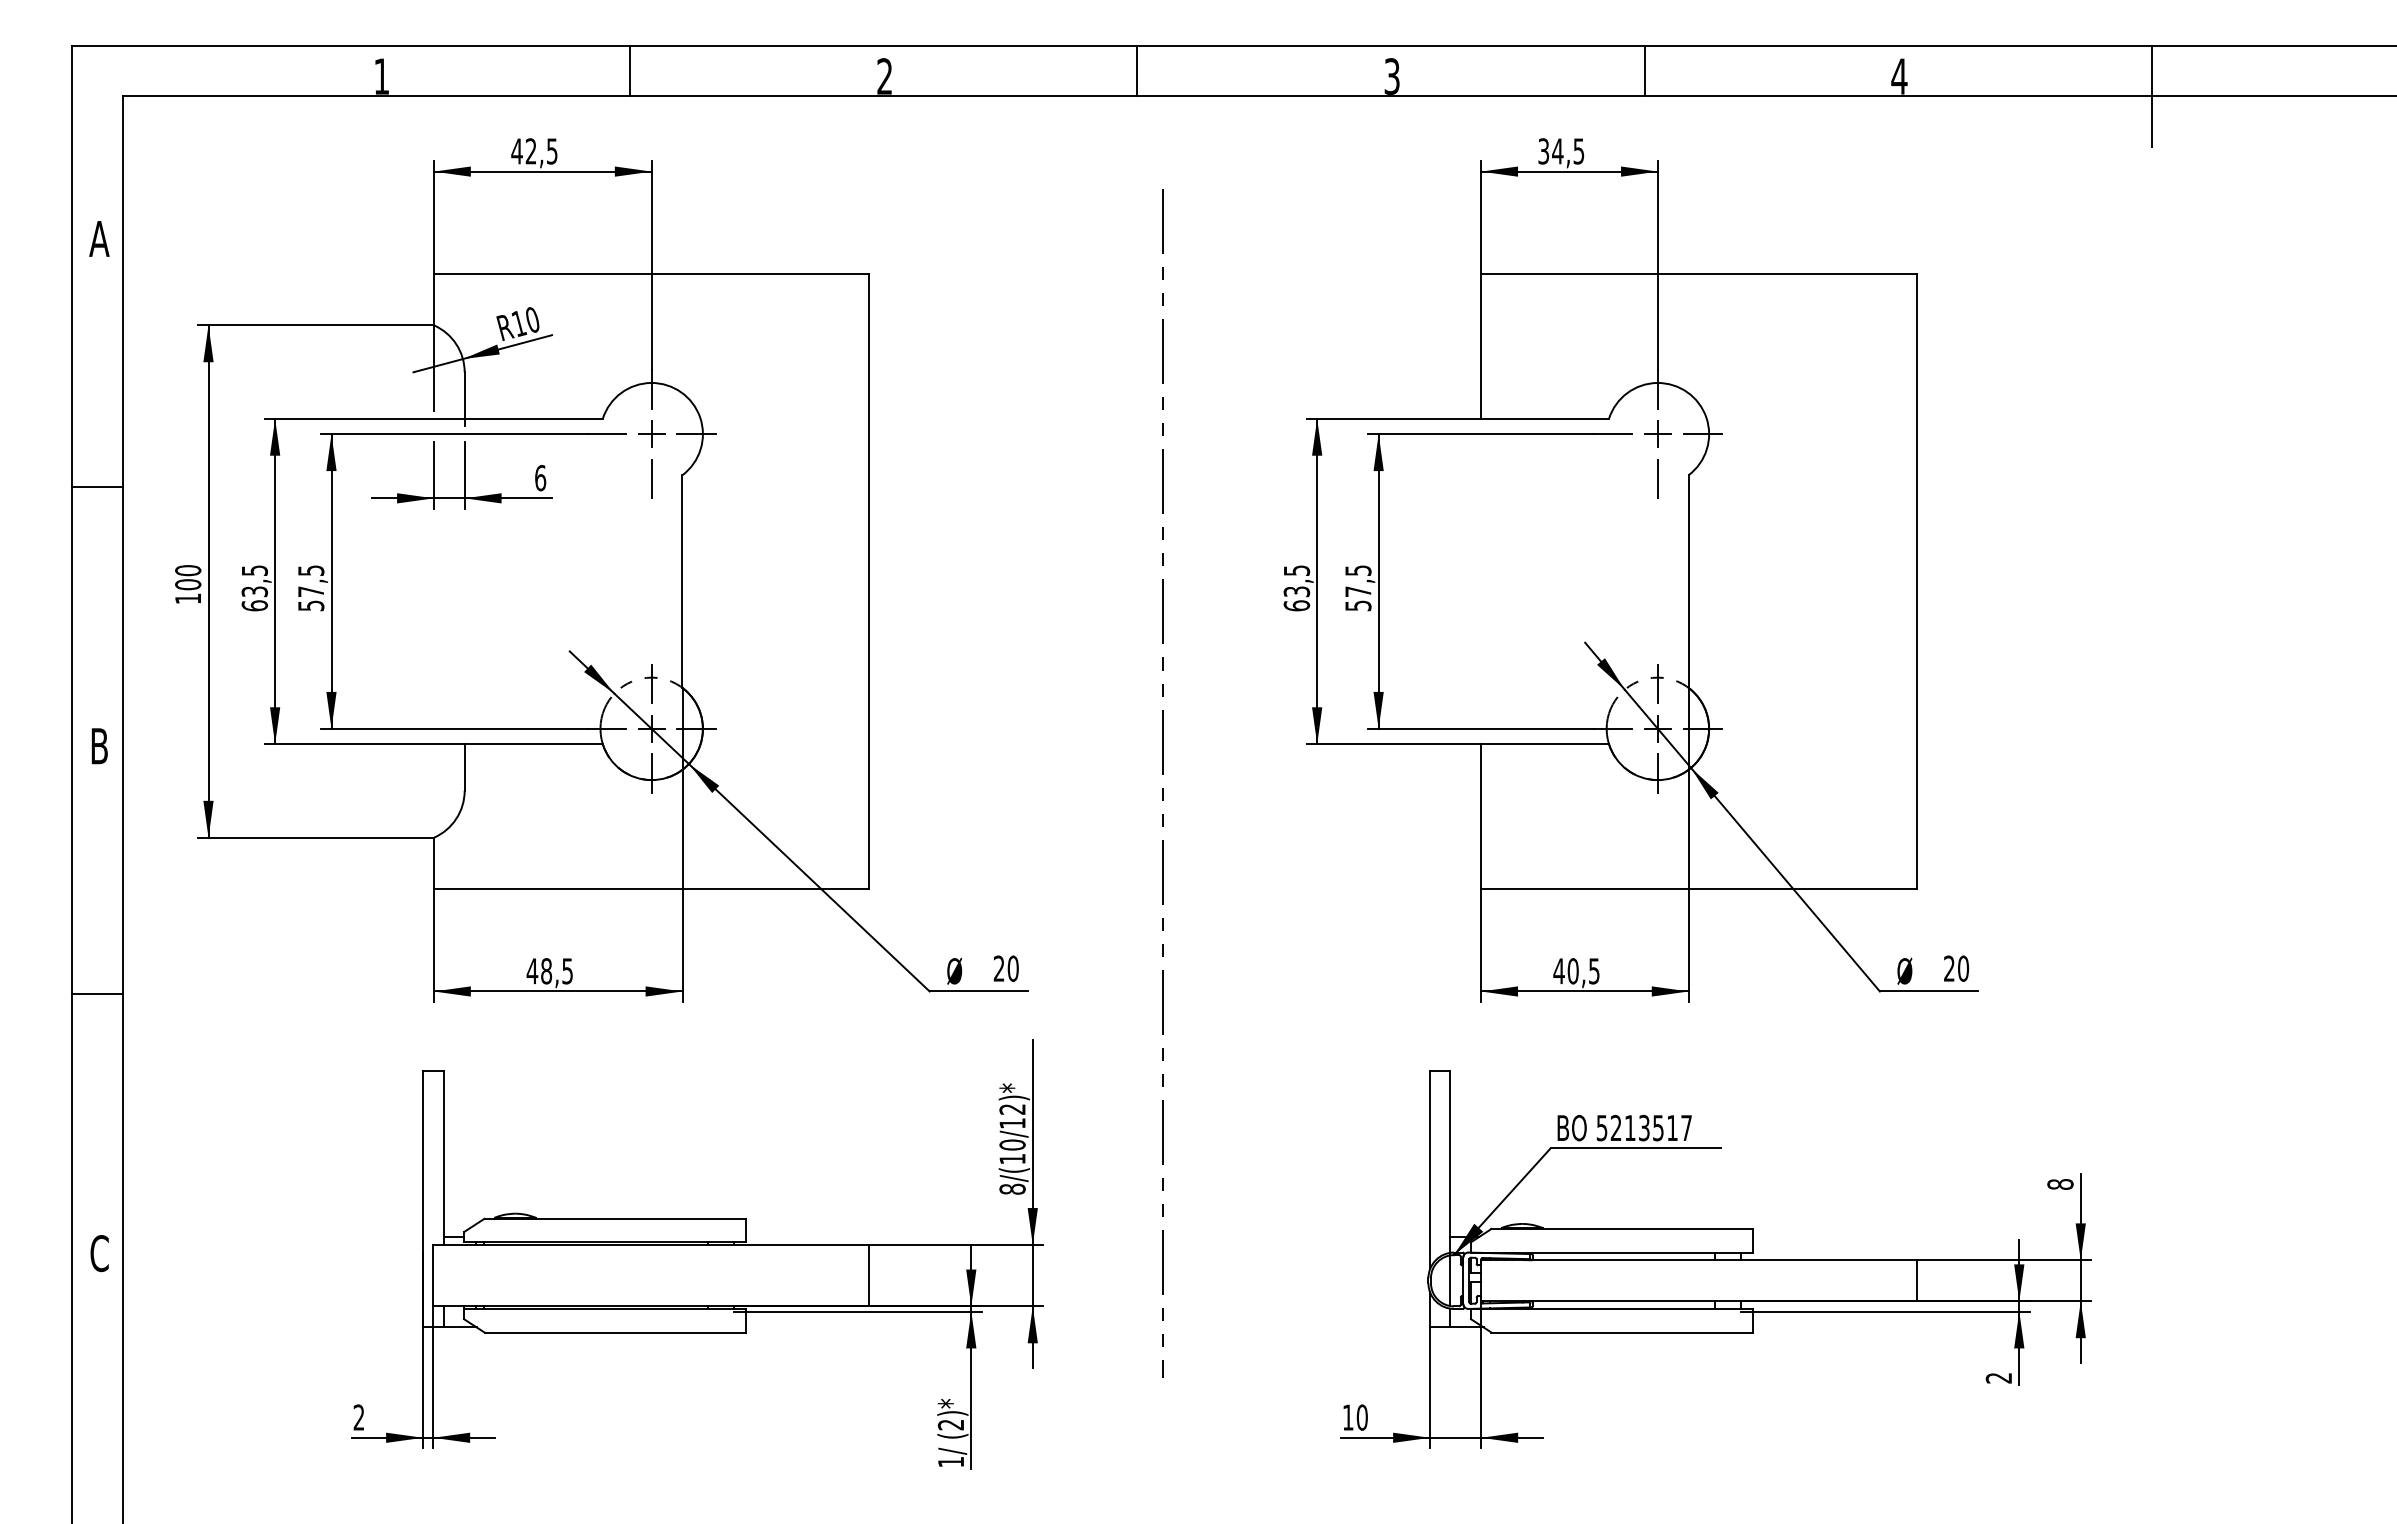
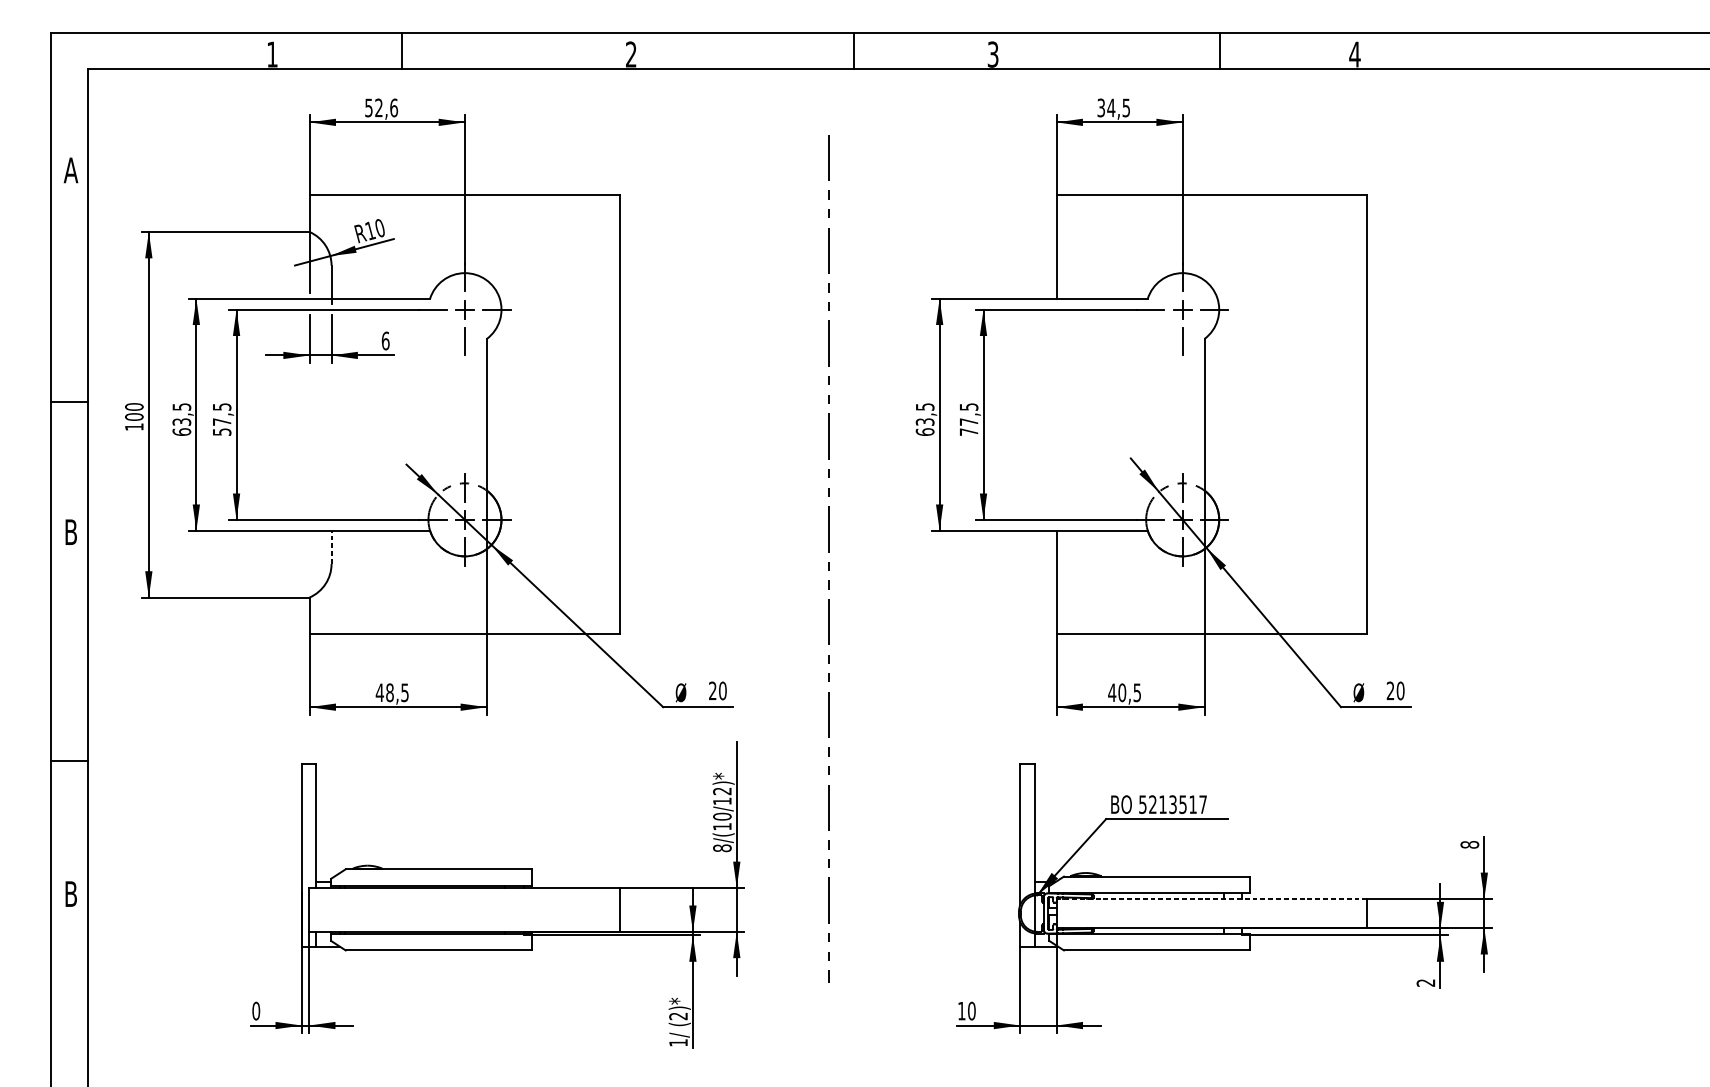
line: (629, 70) -> (402, 50), moved
line: (1137, 70) -> (854, 50), moved
line: (1644, 70) -> (1219, 50), moved
line: (2151, 96) -> (1534, 68), removed
text: (534, 151) -> (381, 108), 42,5 -> 52,6
line: (96, 486) -> (68, 401), moved
text: (1358, 605) -> (969, 431), 57,5 -> 77,5
line: (464, 767) -> (331, 547), solid -> dashed
line: (96, 994) -> (68, 761), moved
text: (99, 1253) -> (71, 894), C -> B
line: (1698, 1260) -> (1211, 899), solid -> dashed
text: (358, 1417) -> (255, 1011), 2 -> 0

